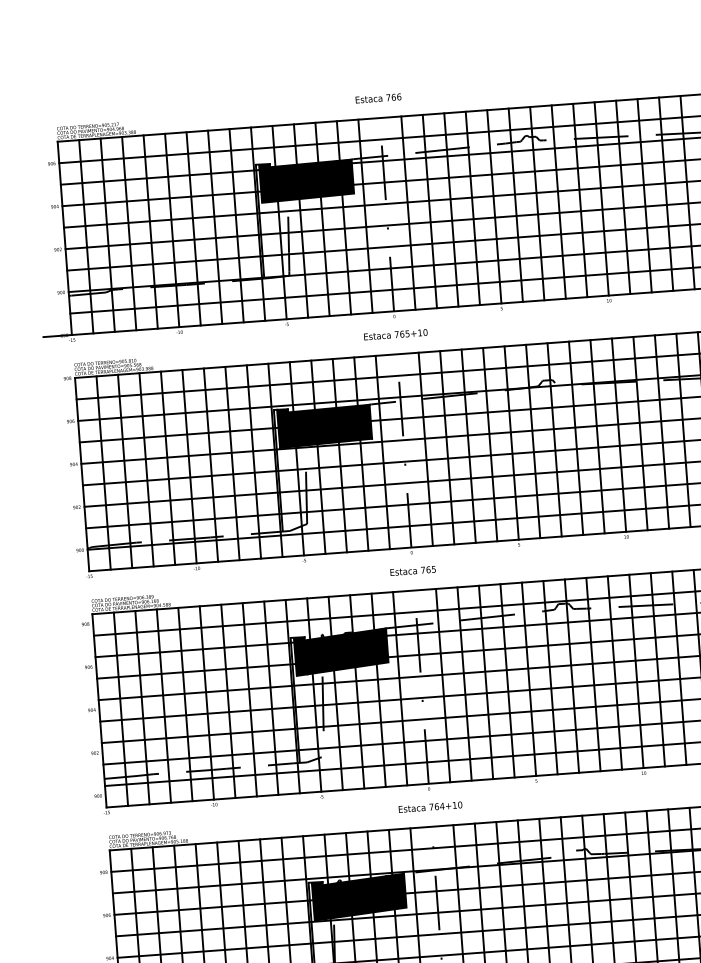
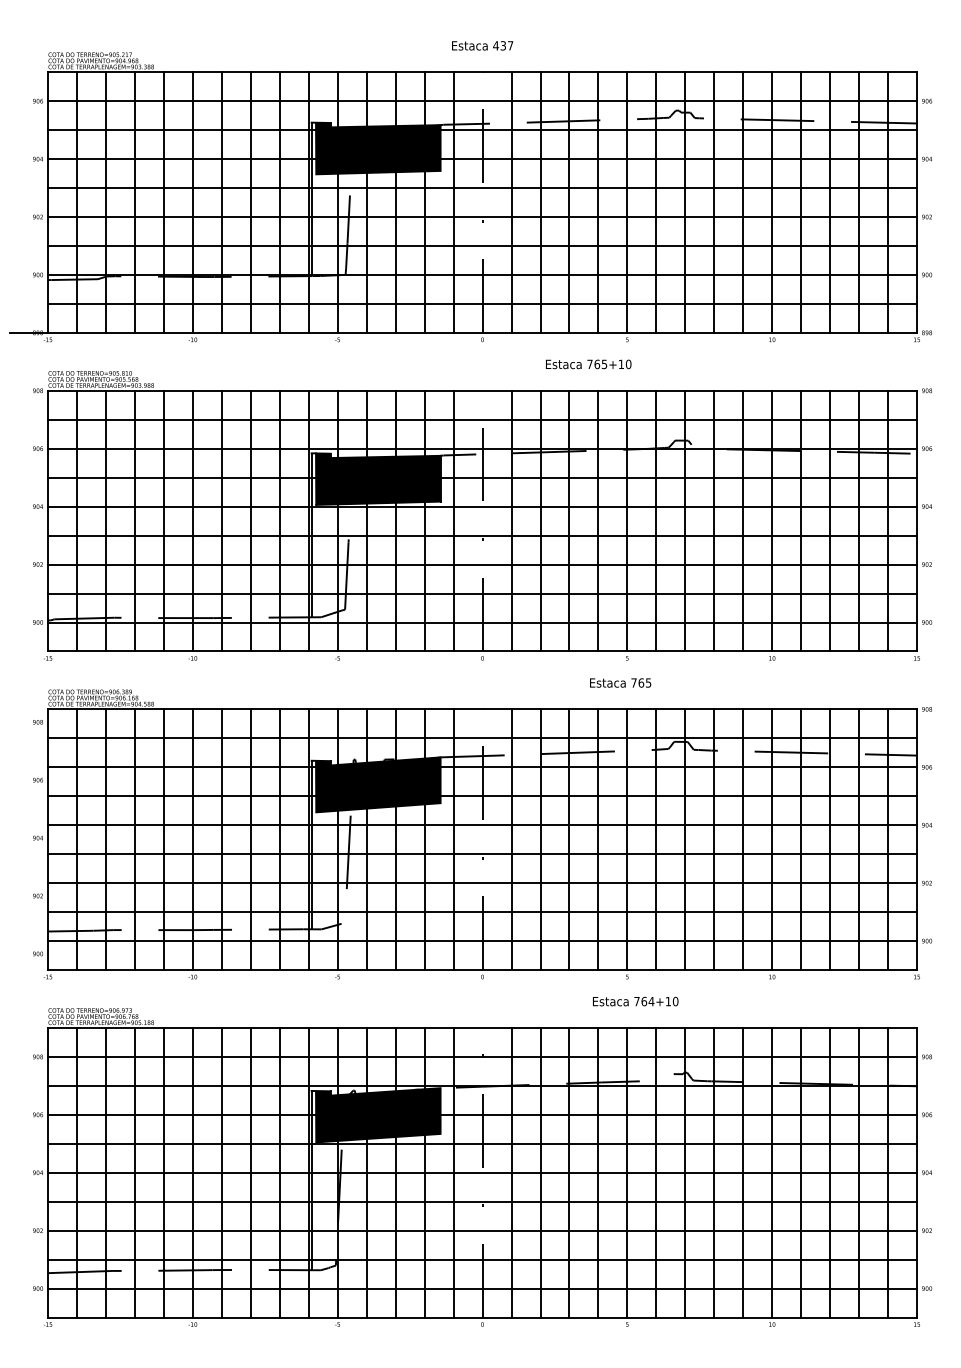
text: (393, 97) -> (503, 45), 766 -> 437
text: (395, 334) -> (588, 364), moved
text: (413, 570) -> (620, 682), moved
text: (430, 807) -> (635, 1001), moved

